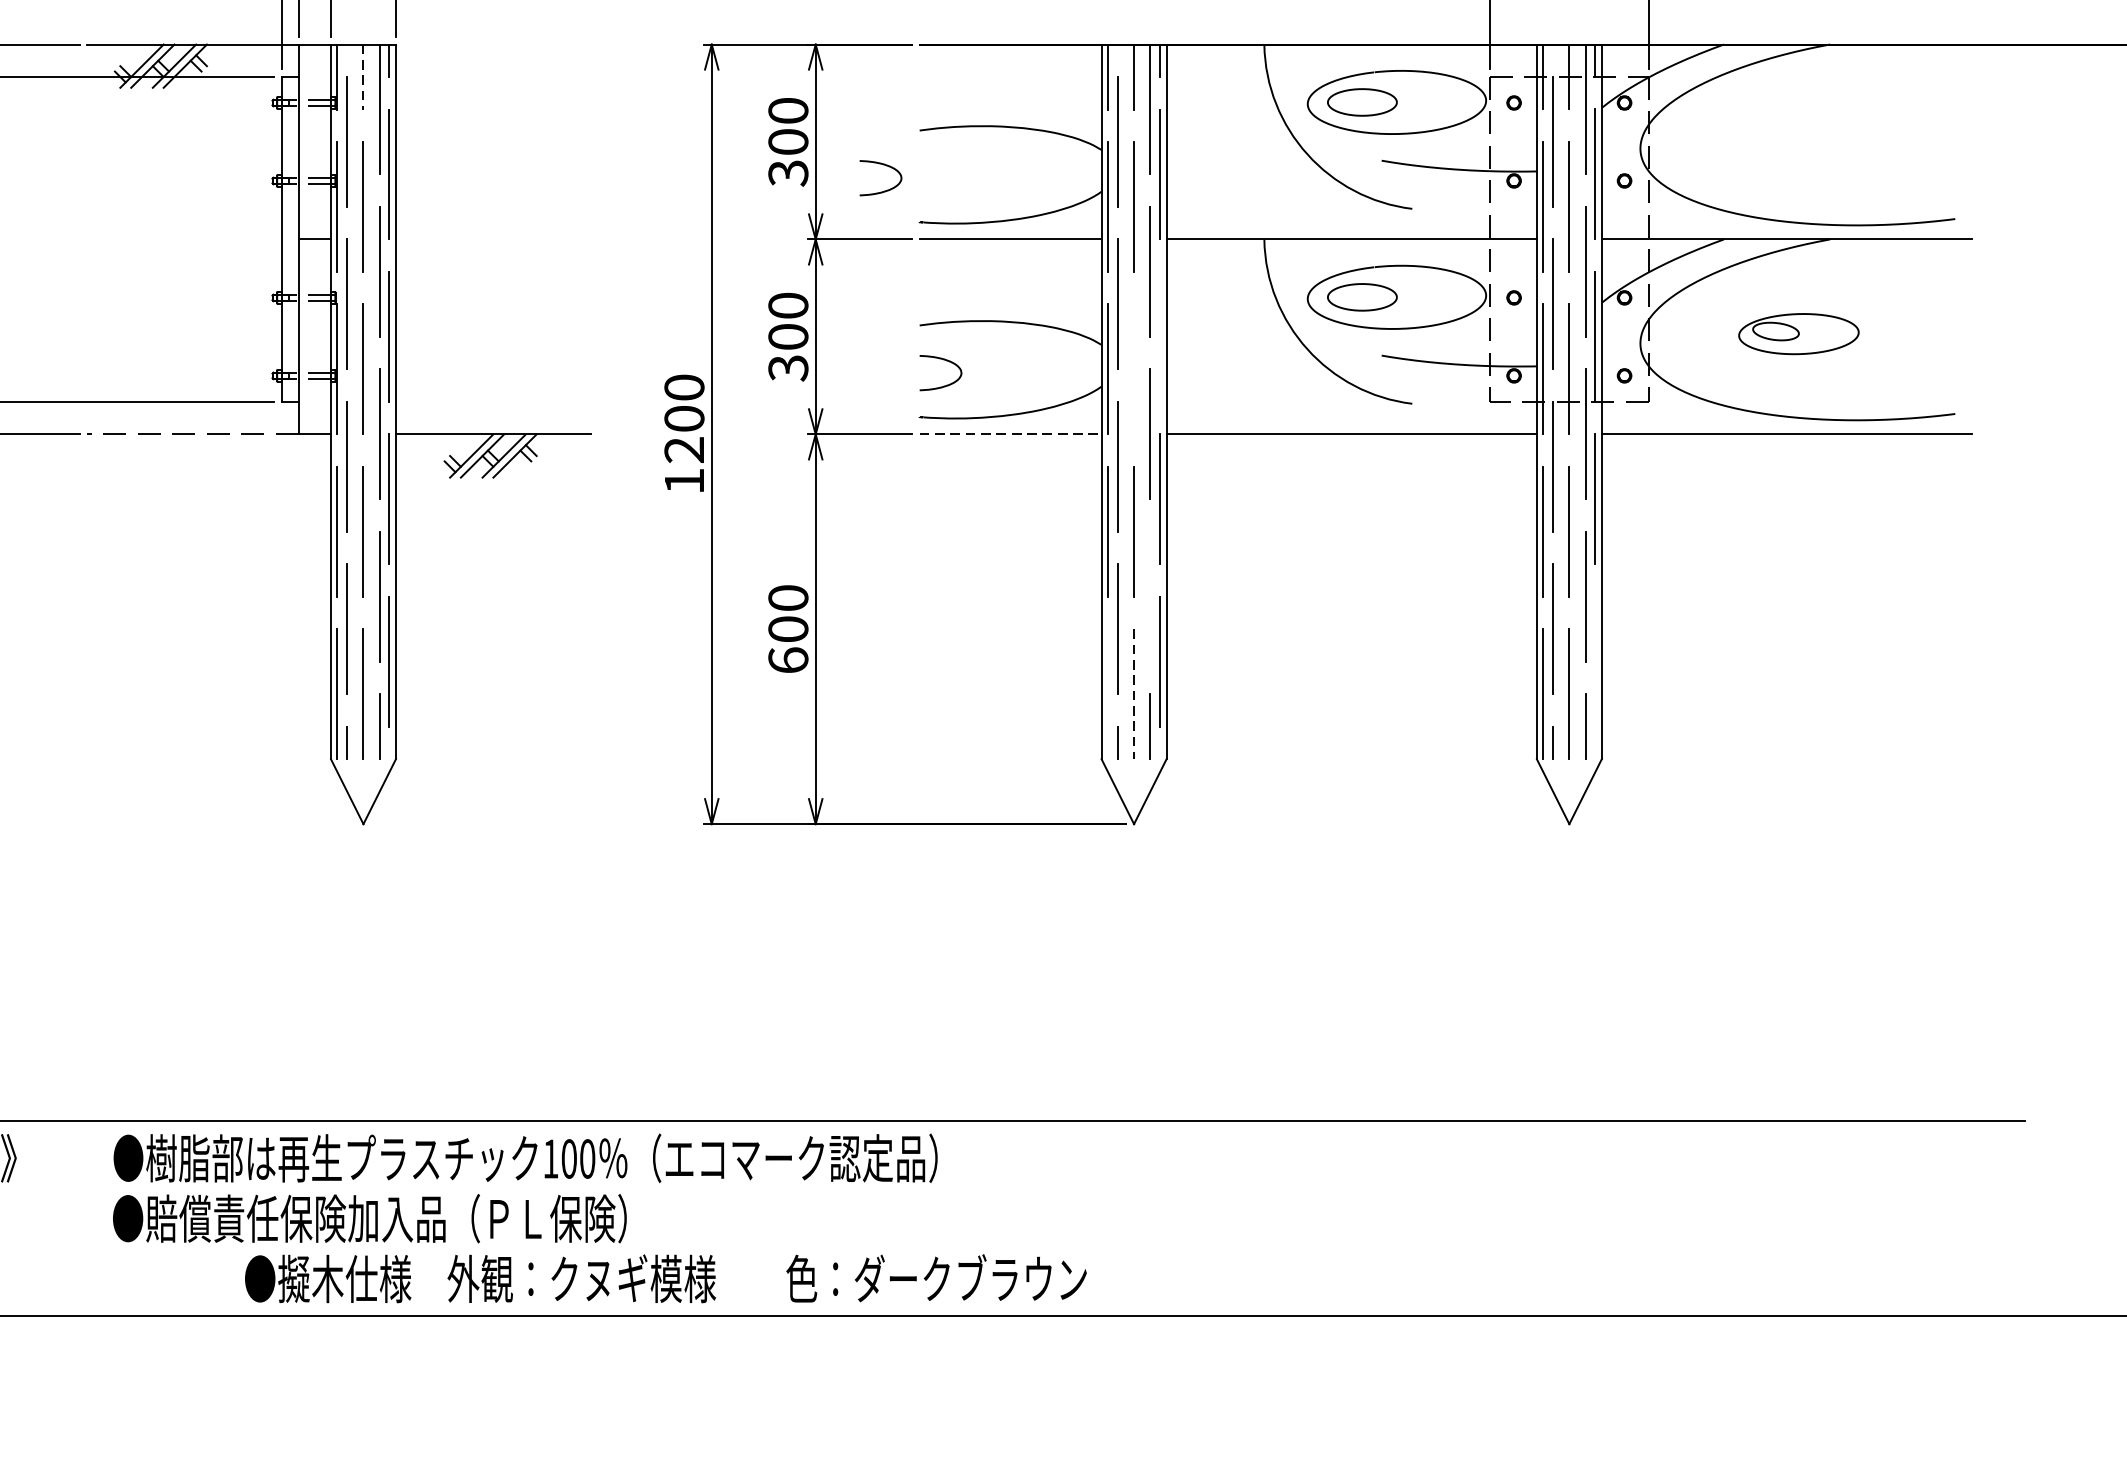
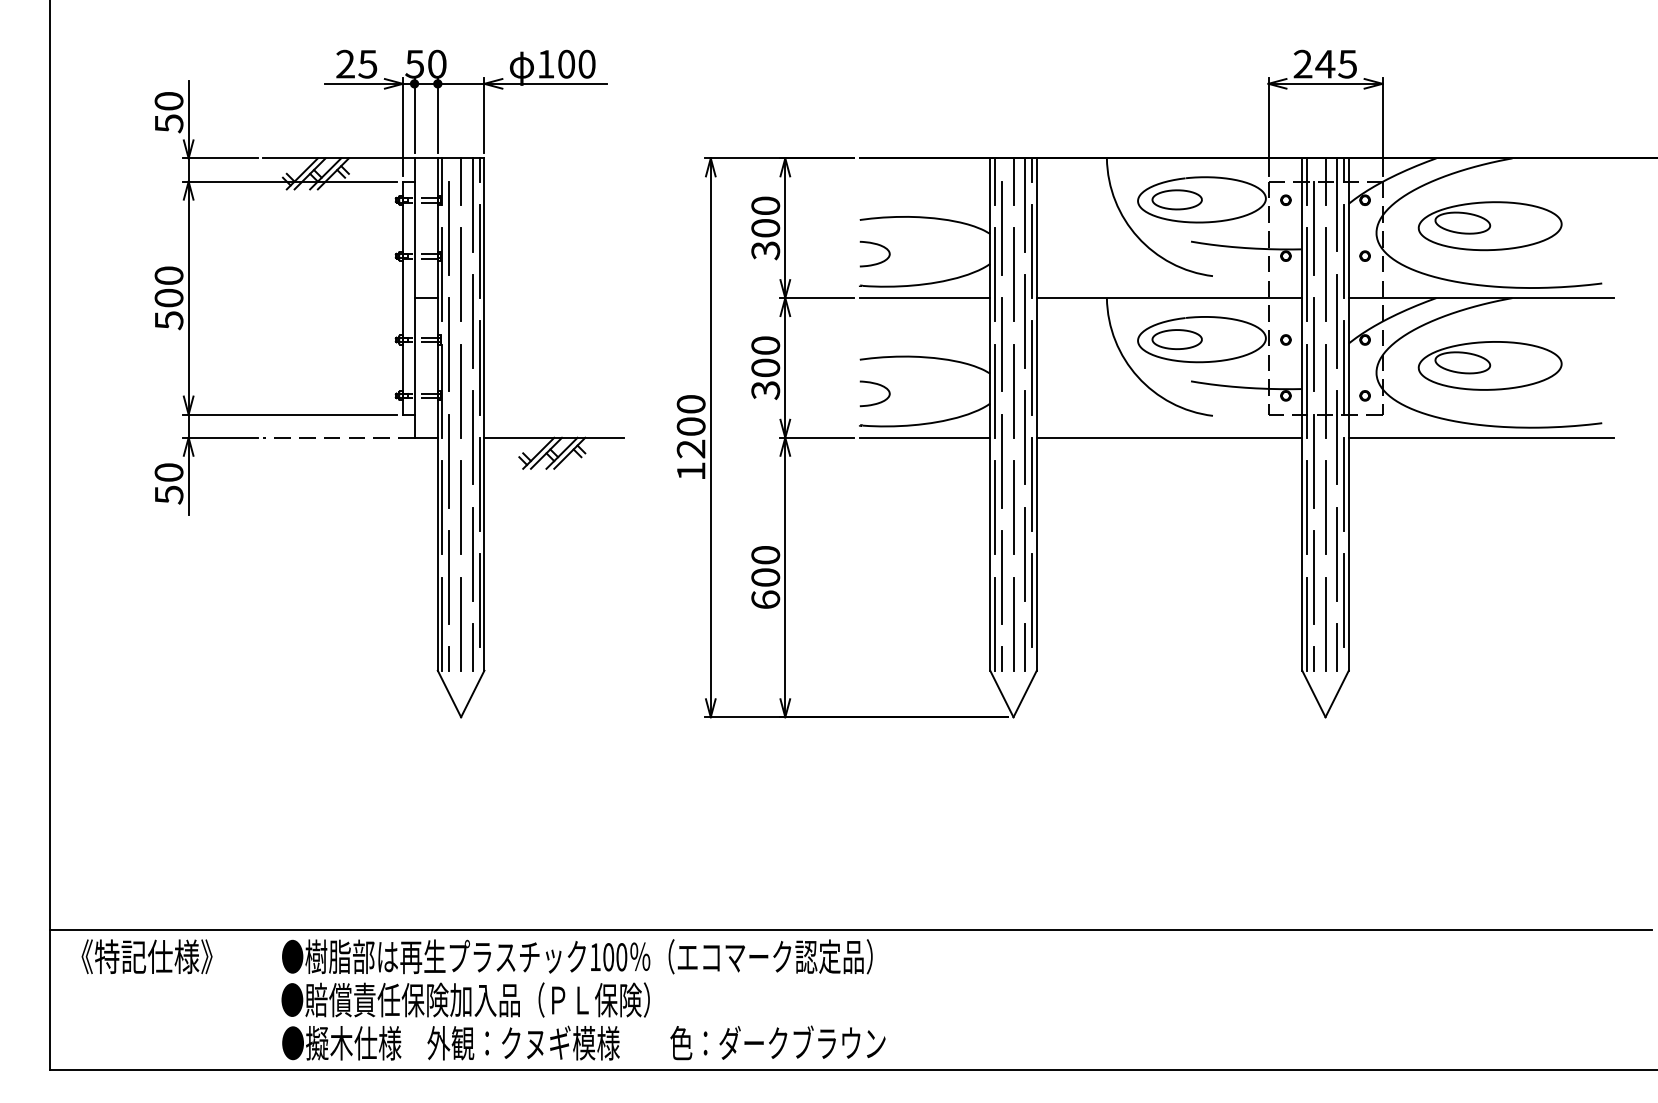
line: (364, 78) -> (461, 182), dashed -> solid
part: (1798, 139) -> (1489, 226), added
curve: (885, 189) -> (878, 262), moved
part: (1798, 333) -> (1489, 365), size x1.67
line: (1160, 336) -> (1032, 367), added
line: (1134, 368) -> (1013, 390), added
line: (1011, 433) -> (925, 437), dashed -> solid
line: (1150, 595) -> (1025, 553), added
line: (1595, 661) -> (1344, 600), added
line: (1107, 693) -> (994, 623), added
line: (1134, 694) -> (1013, 624), dashed -> solid
text: (665, 1277) -> (583, 1042), moved

